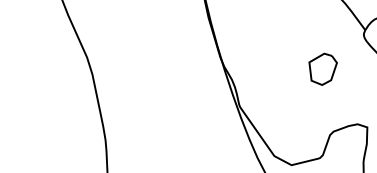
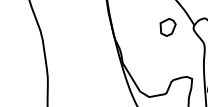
part: (322, 69) -> (167, 27), moved

